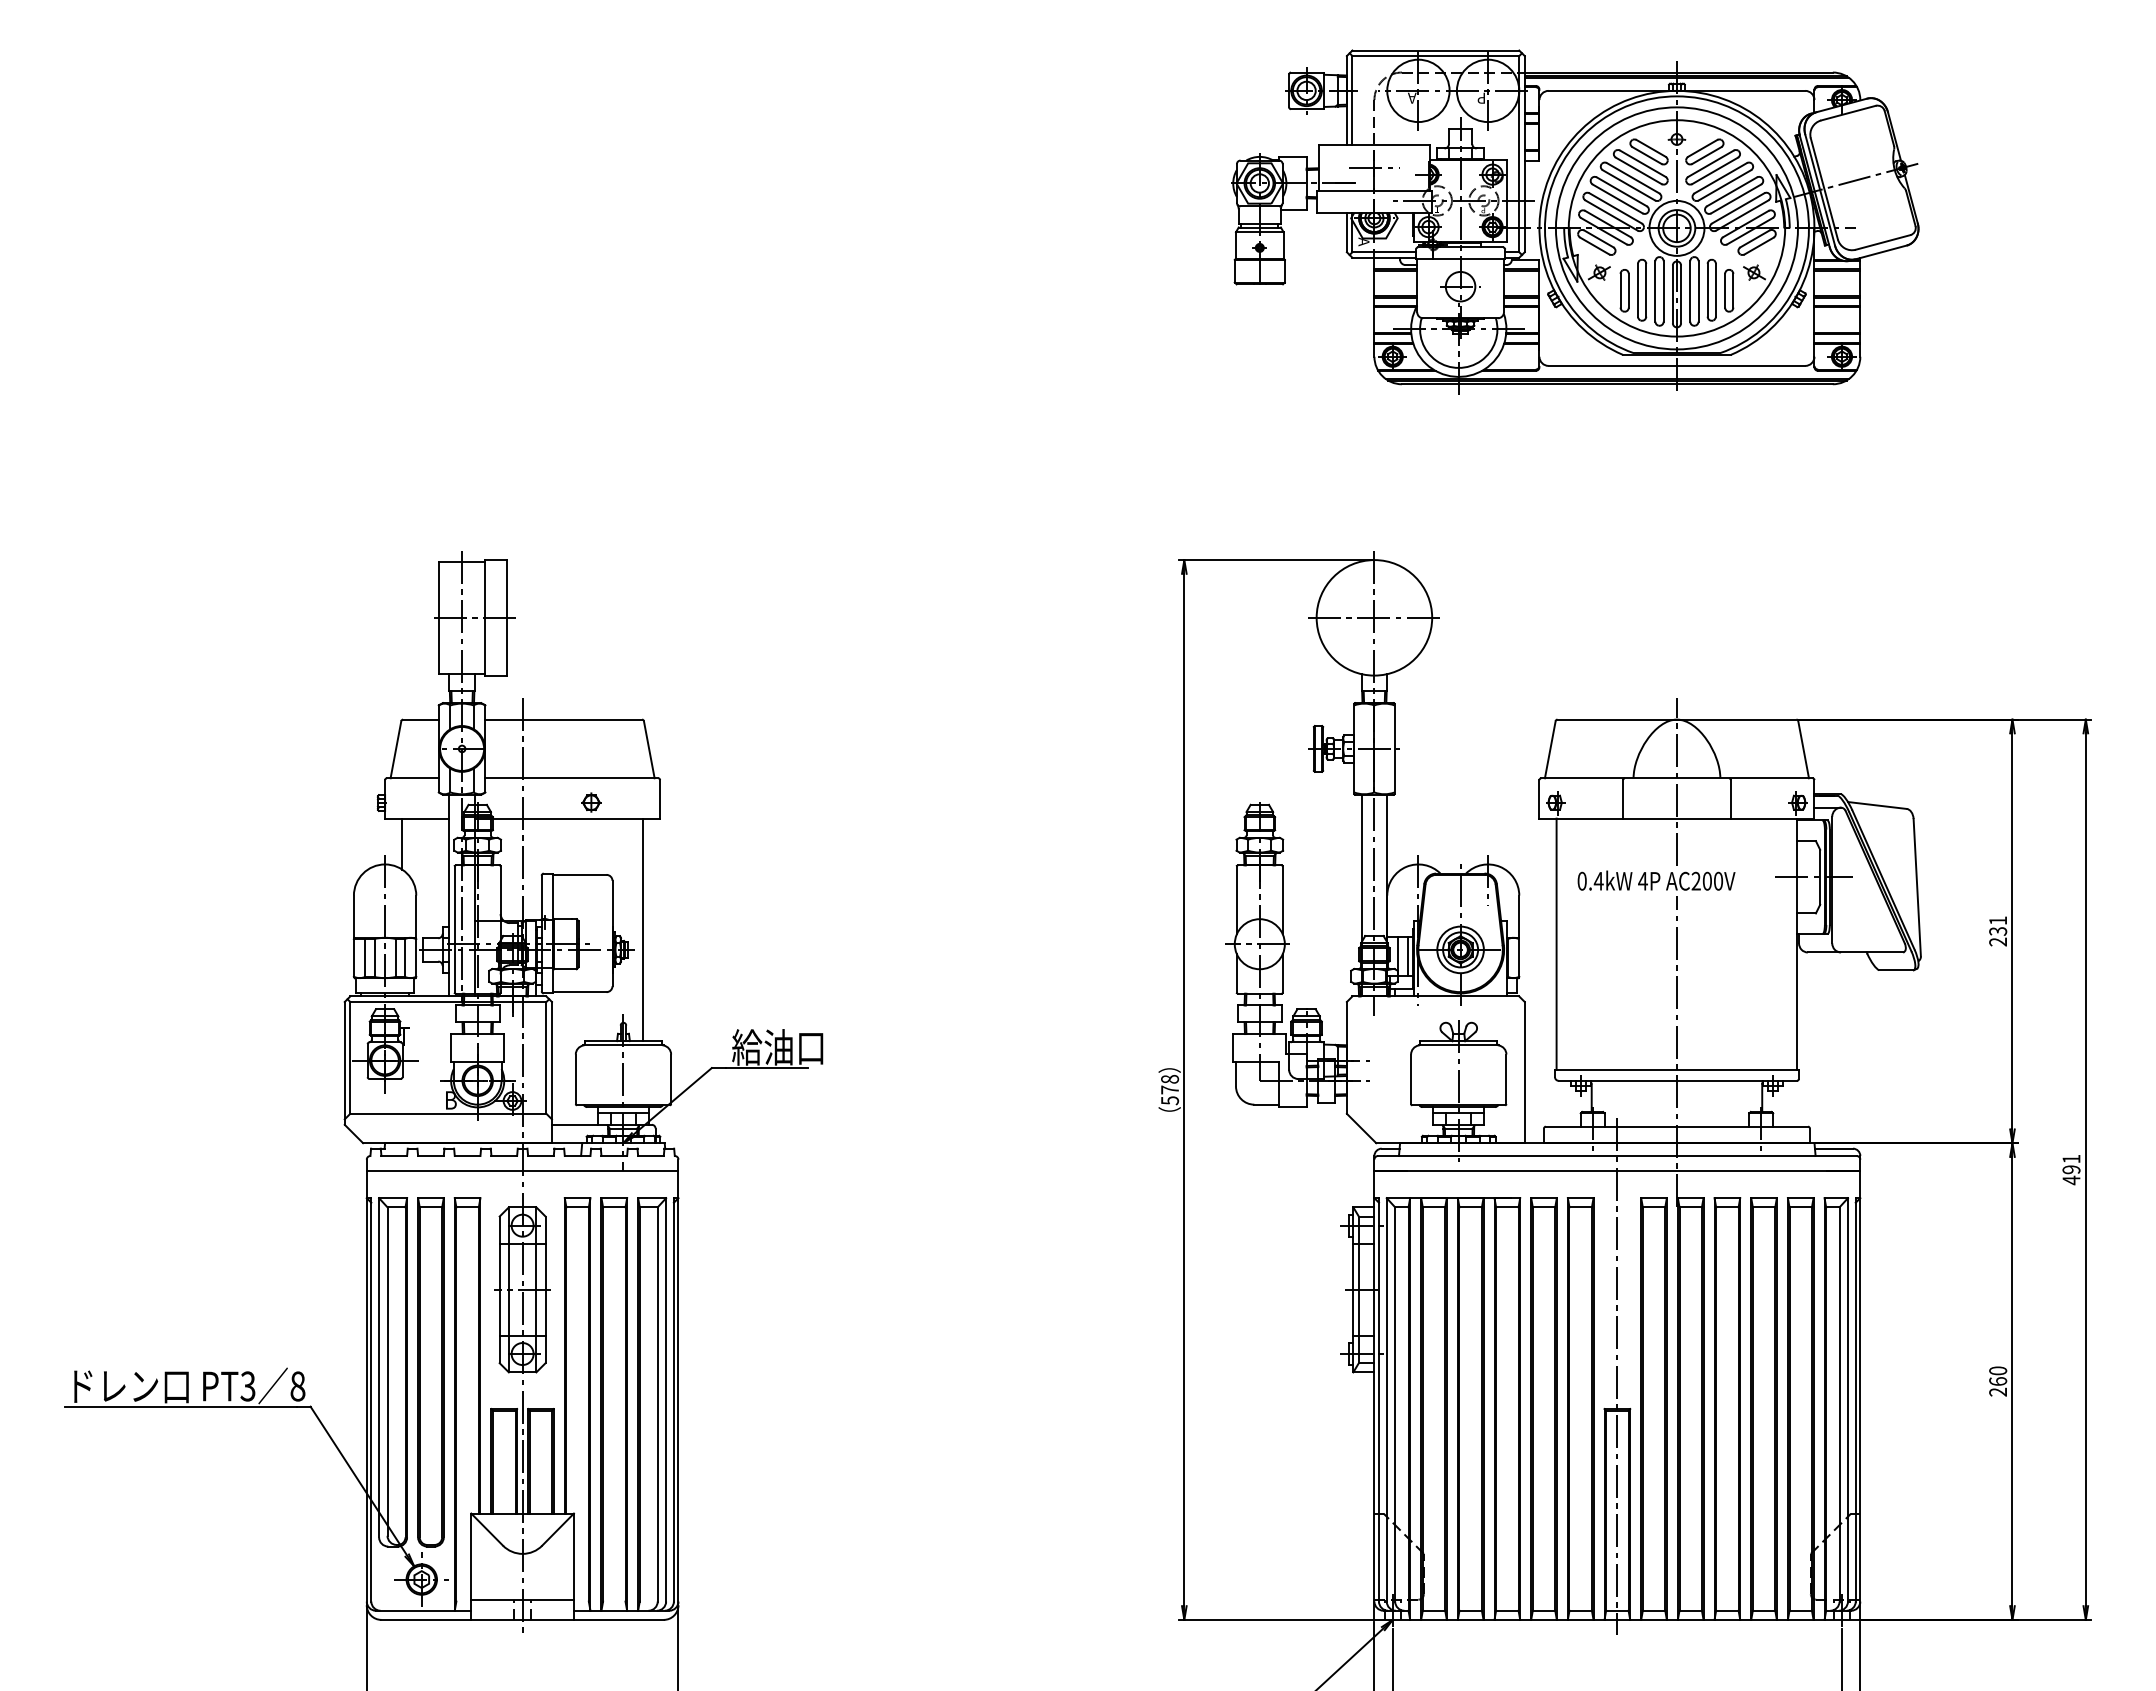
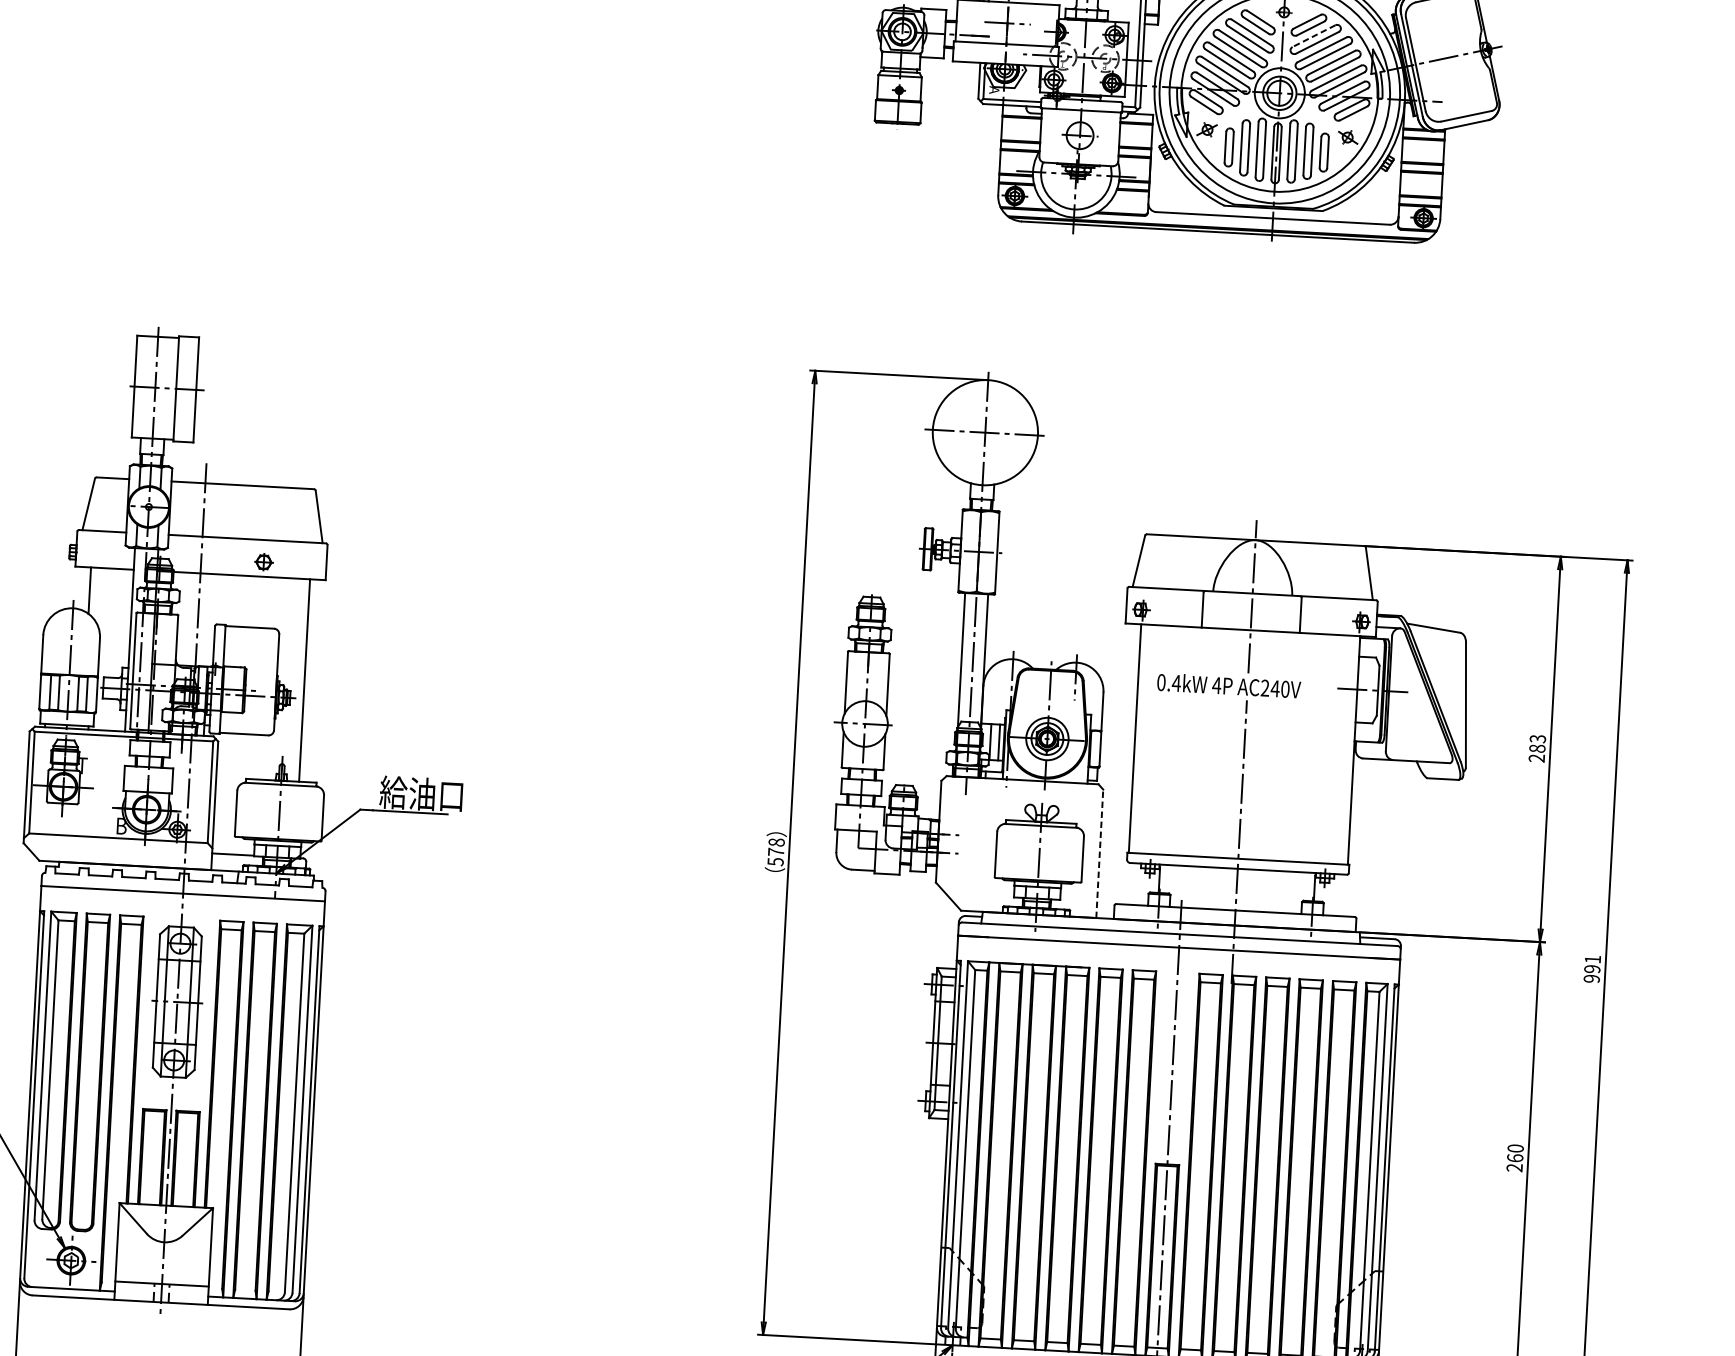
line: (1710, 163) -> (1313, 35), solid -> dashed
text: (1707, 880) -> (1275, 688), AC200V -> AC240V
text: (1998, 925) -> (1537, 743), 231 -> 283
line: (1524, 1072) -> (1099, 853), solid -> dashed
text: (2071, 1180) -> (1591, 978), 491 -> 991

